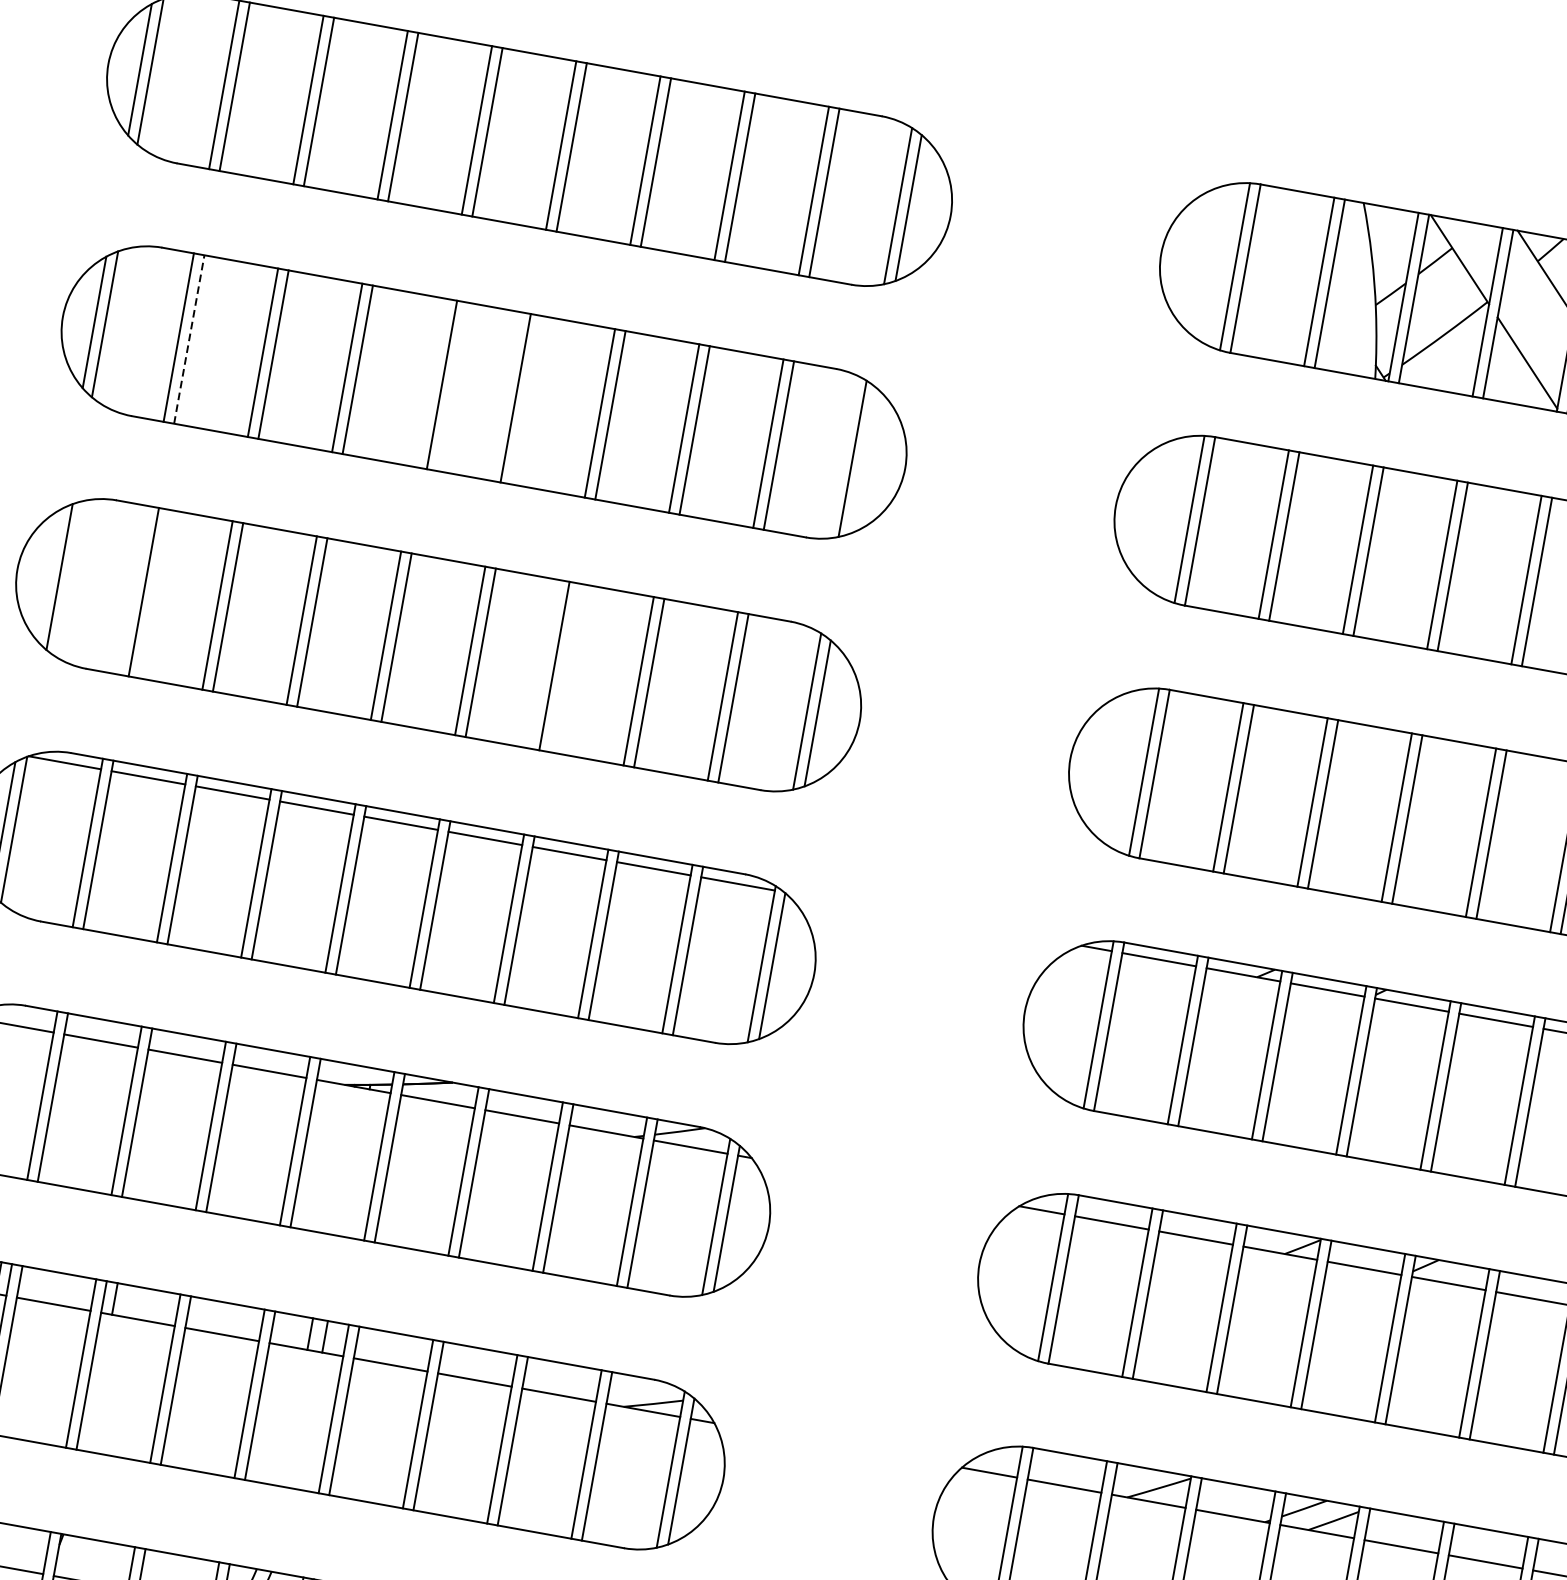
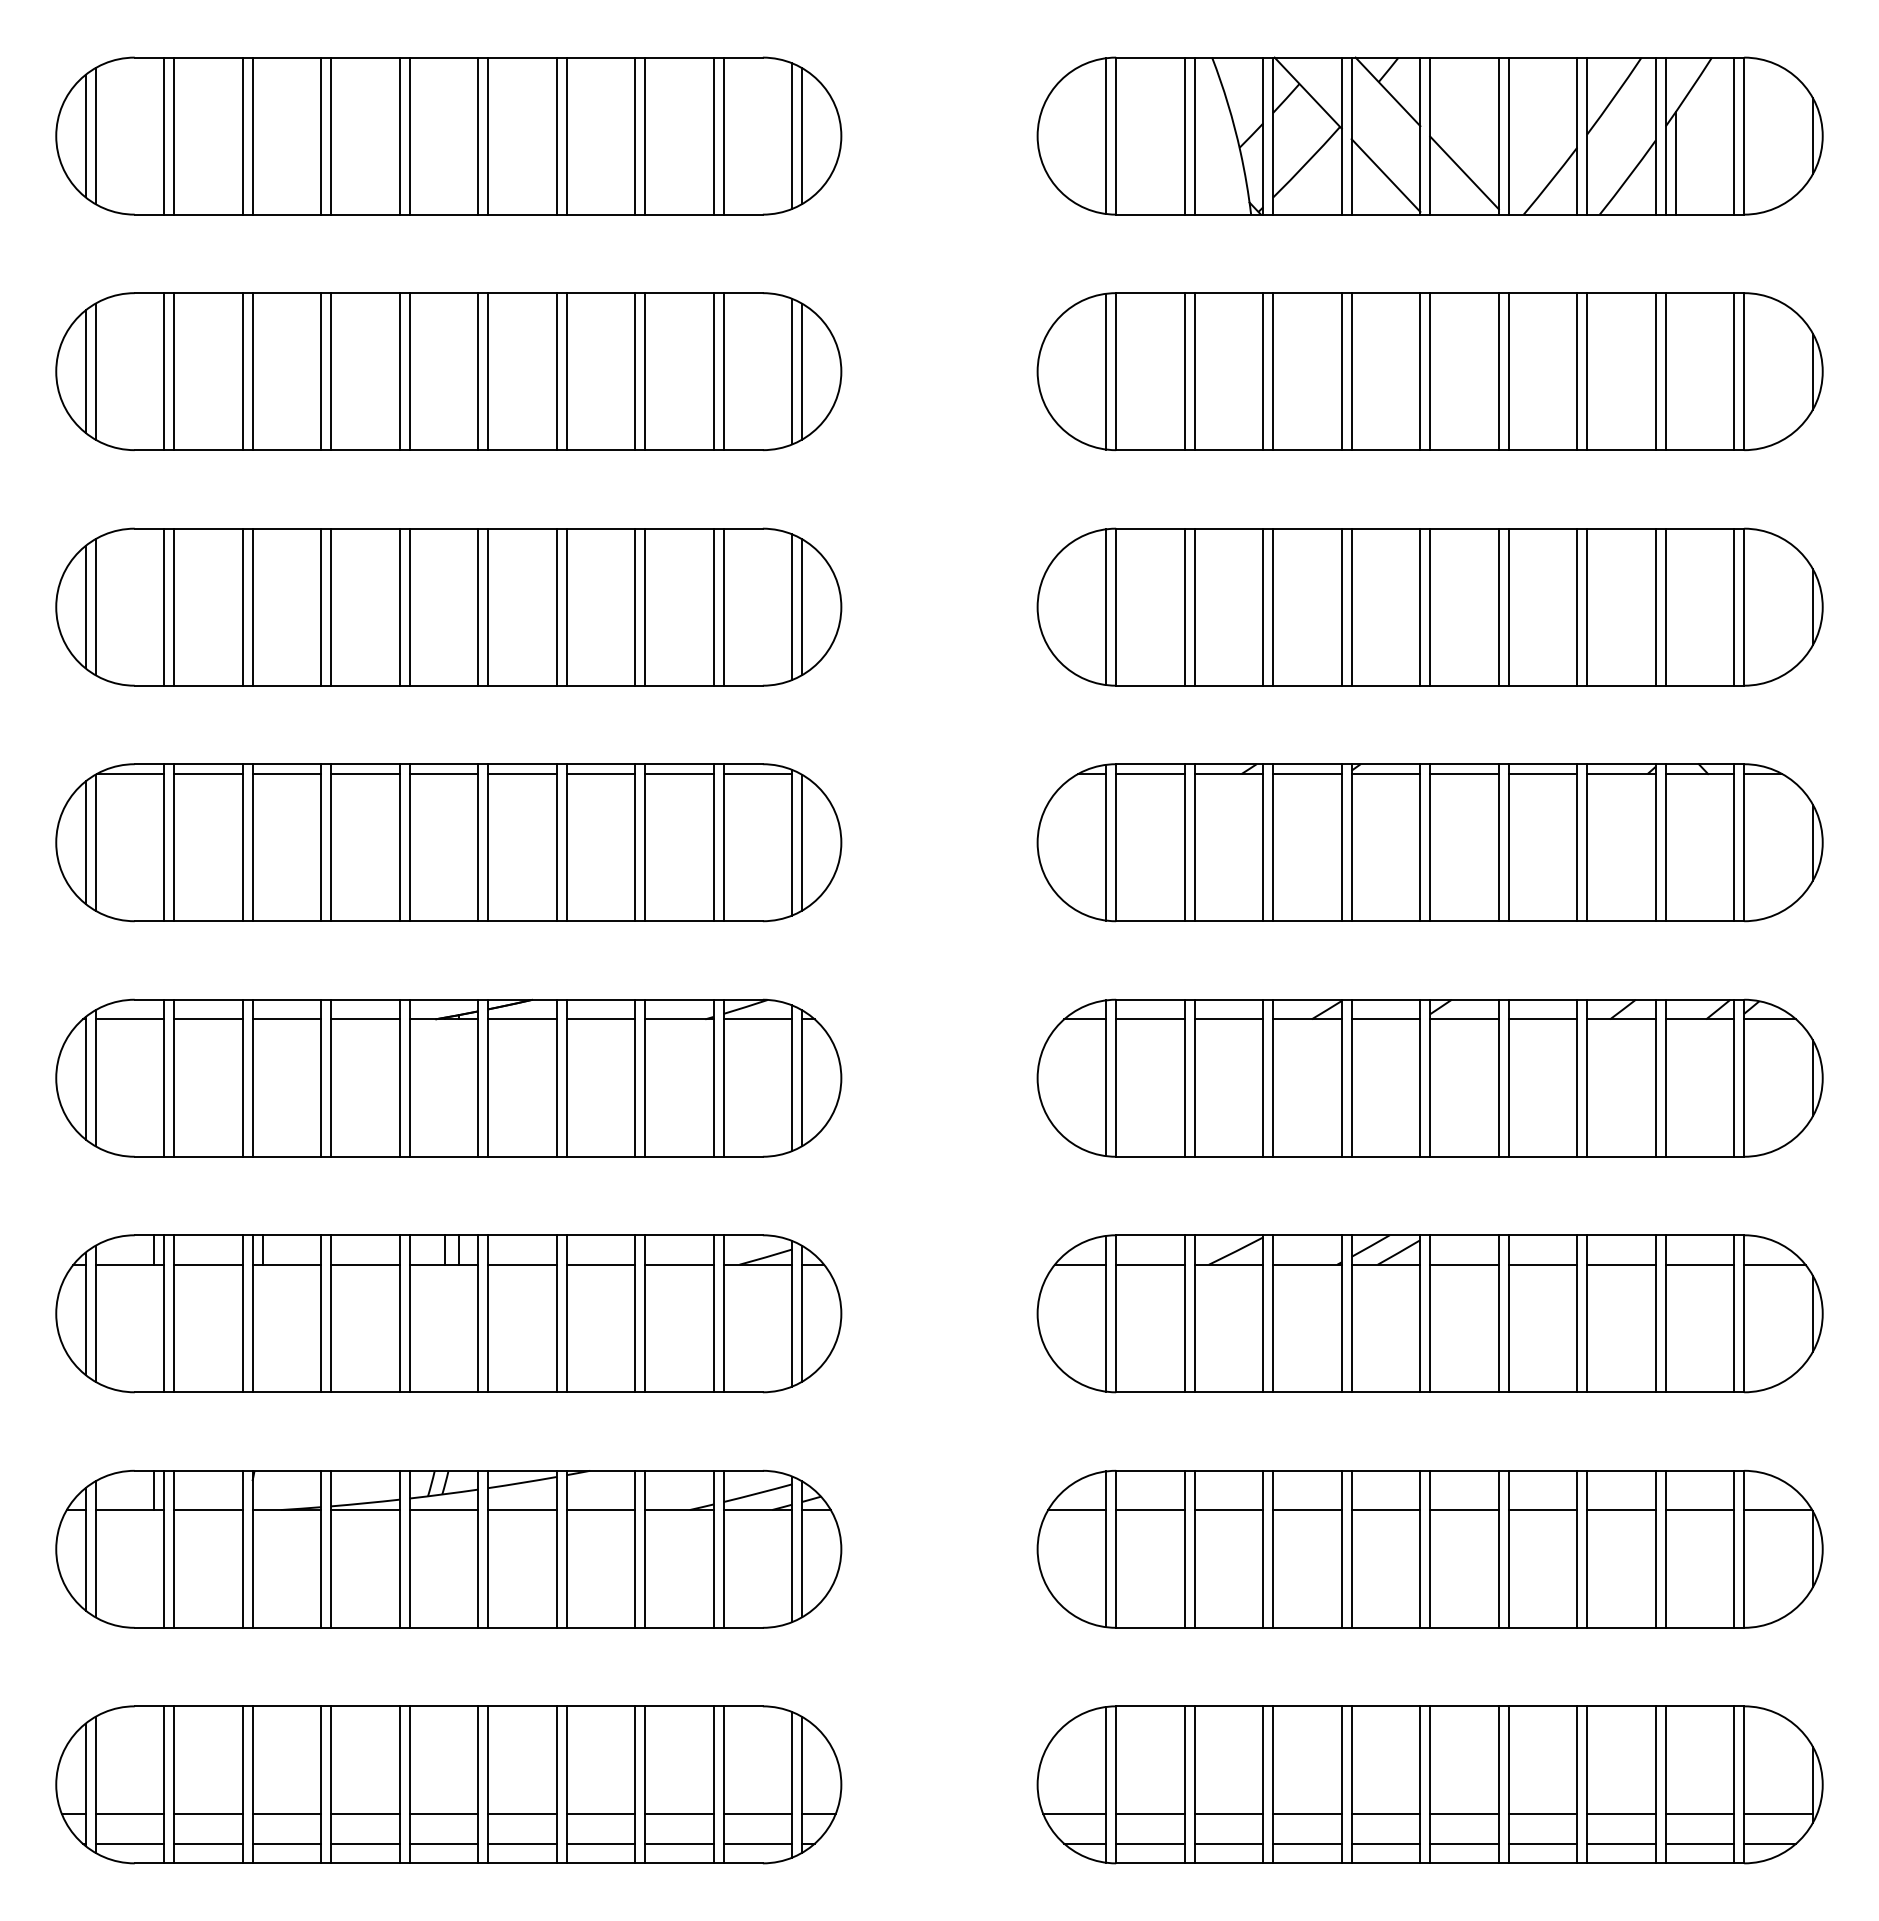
line: (189, 339) -> (174, 371), dashed -> solid
line: (431, 382) -> (399, 371), added
line: (526, 400) -> (488, 371), added
line: (863, 460) -> (802, 371), added
line: (49, 574) -> (85, 606), added
line: (133, 589) -> (164, 606), added
line: (565, 667) -> (566, 606), added

